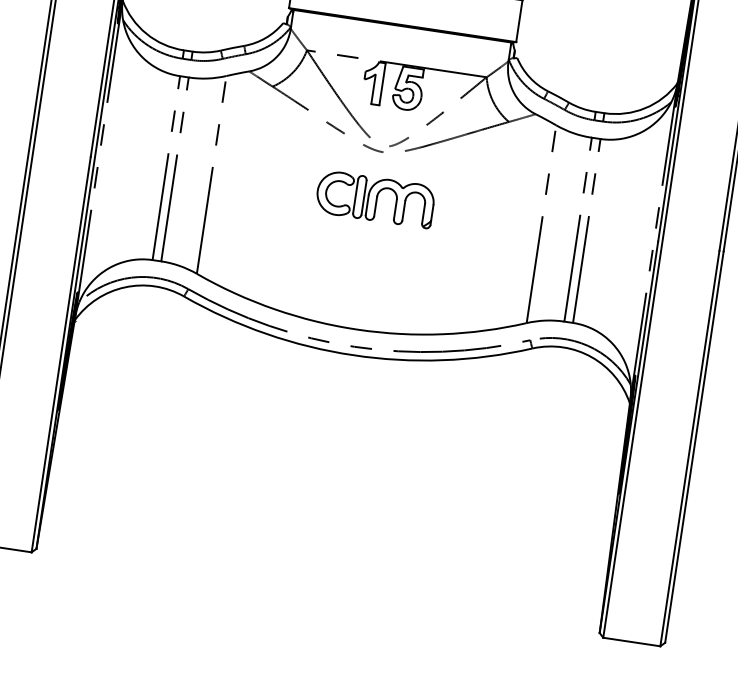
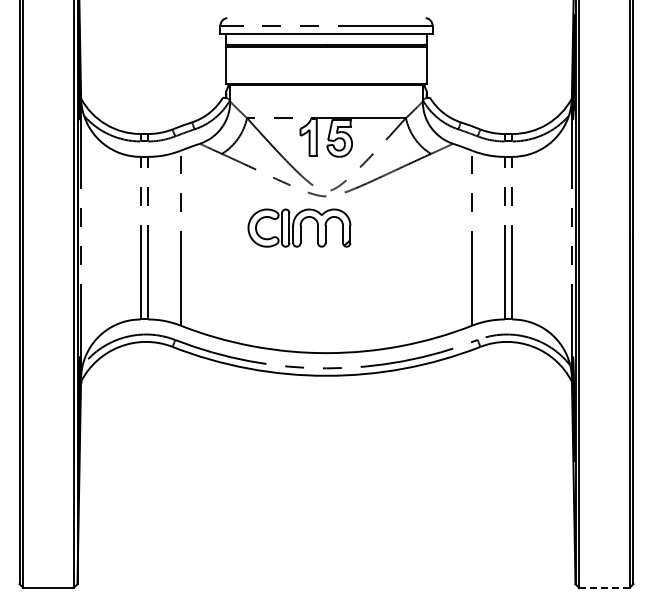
part: (375, 198) -> (299, 227), moved
line: (631, 641) -> (604, 587), solid -> dashed

